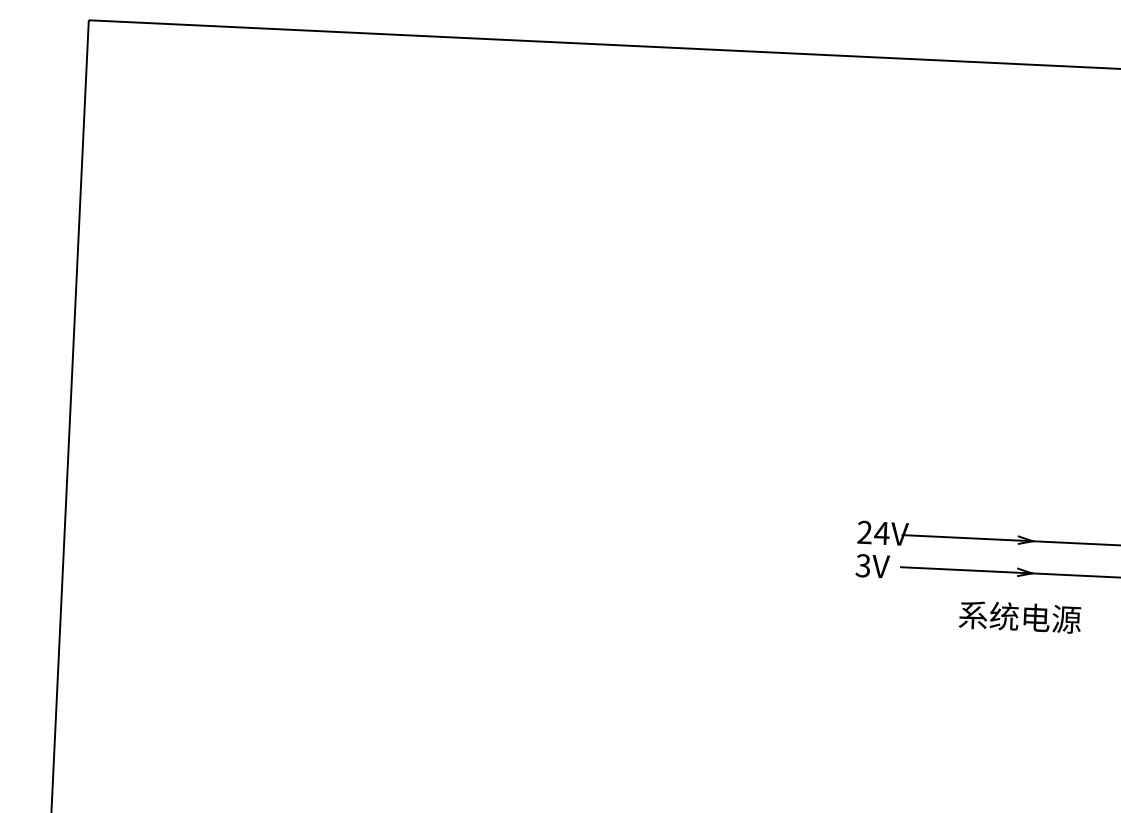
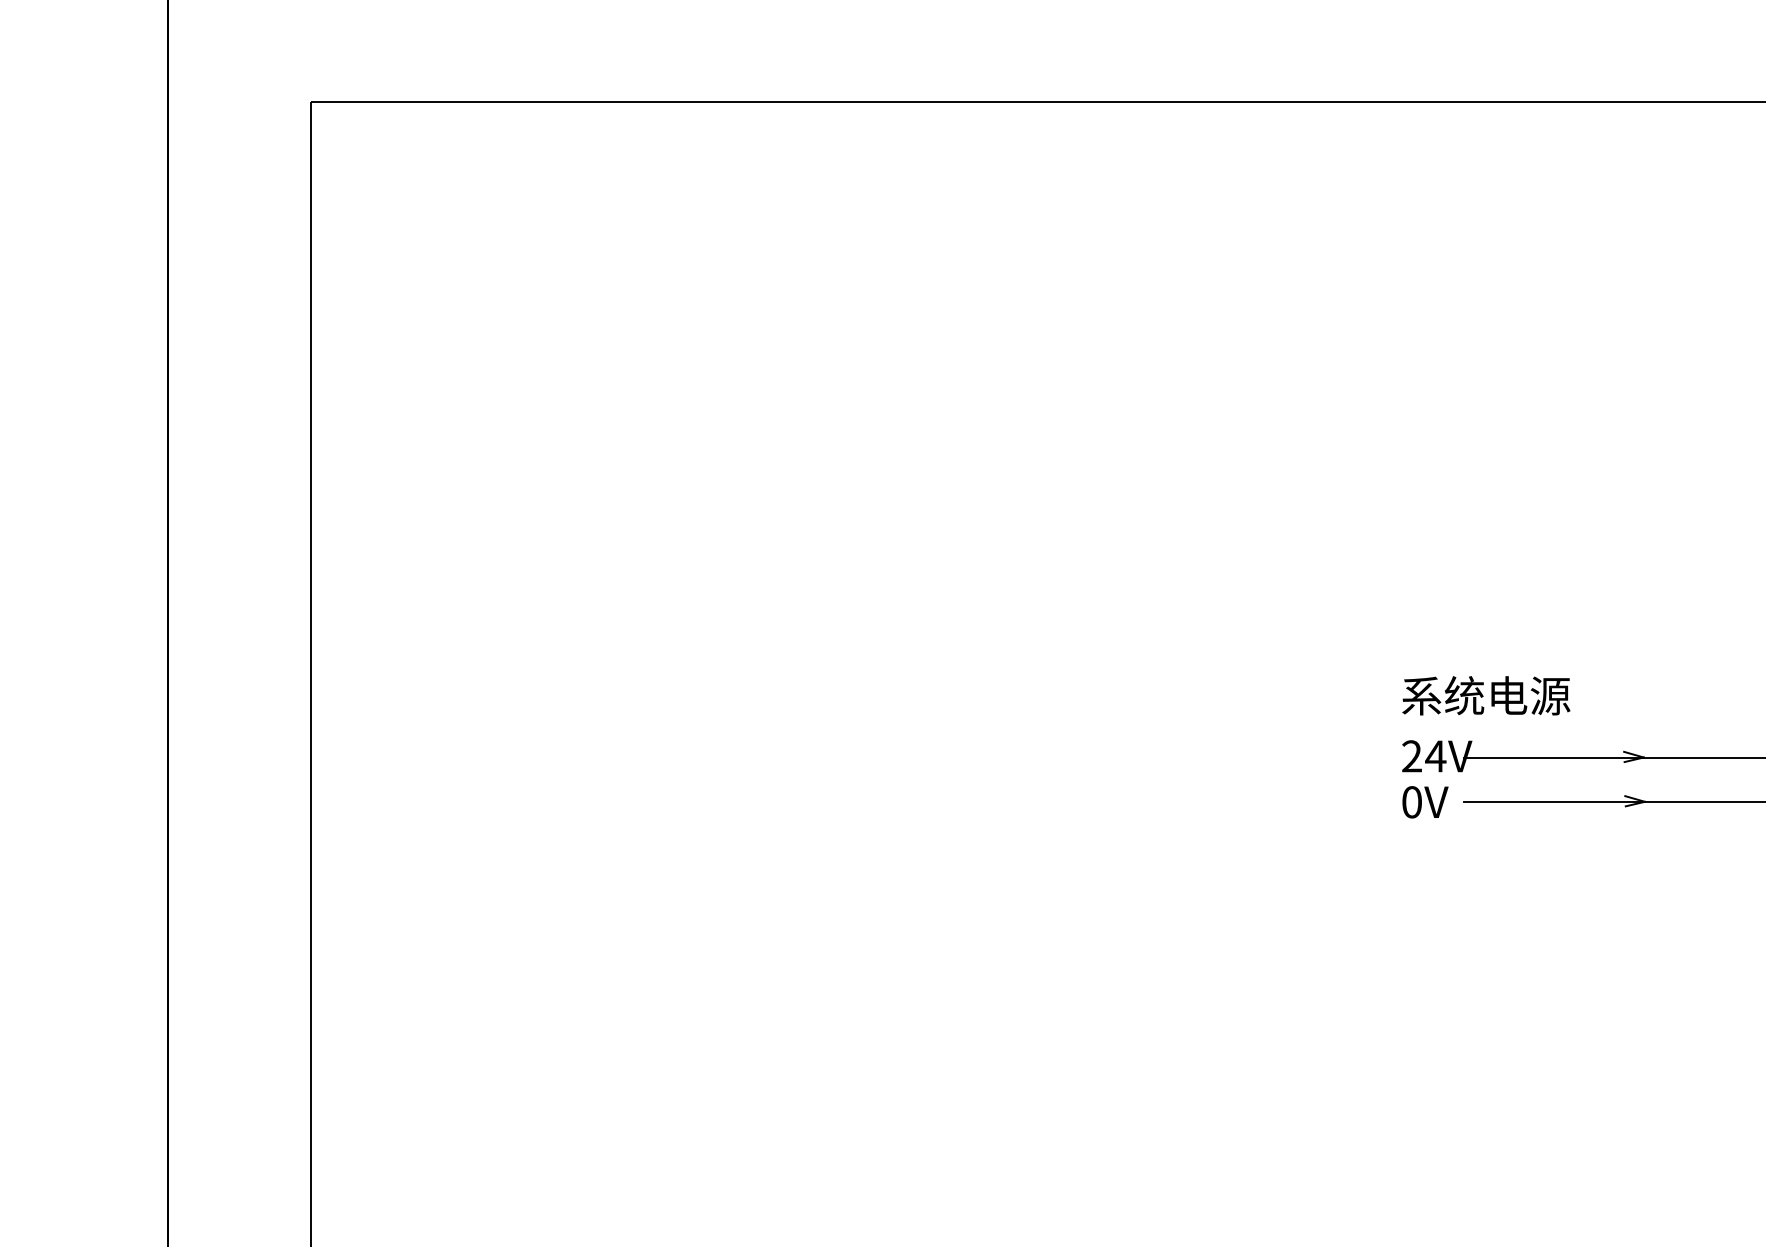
text: (862, 565) -> (1411, 802), 3V -> 0V
text: (1020, 616) -> (1486, 695), moved

